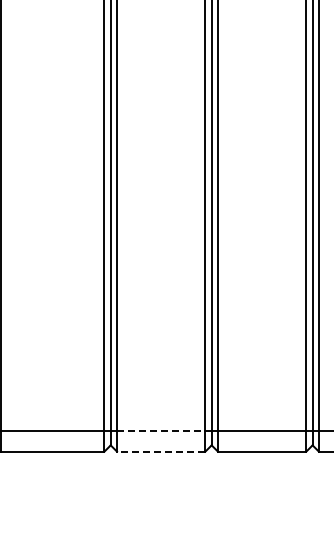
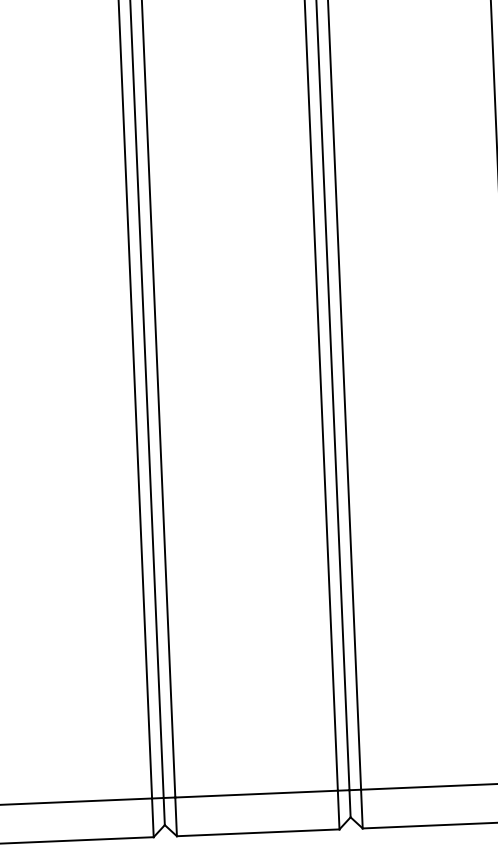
line: (161, 430) -> (257, 793), dashed -> solid
line: (160, 451) -> (256, 832), dashed -> solid

